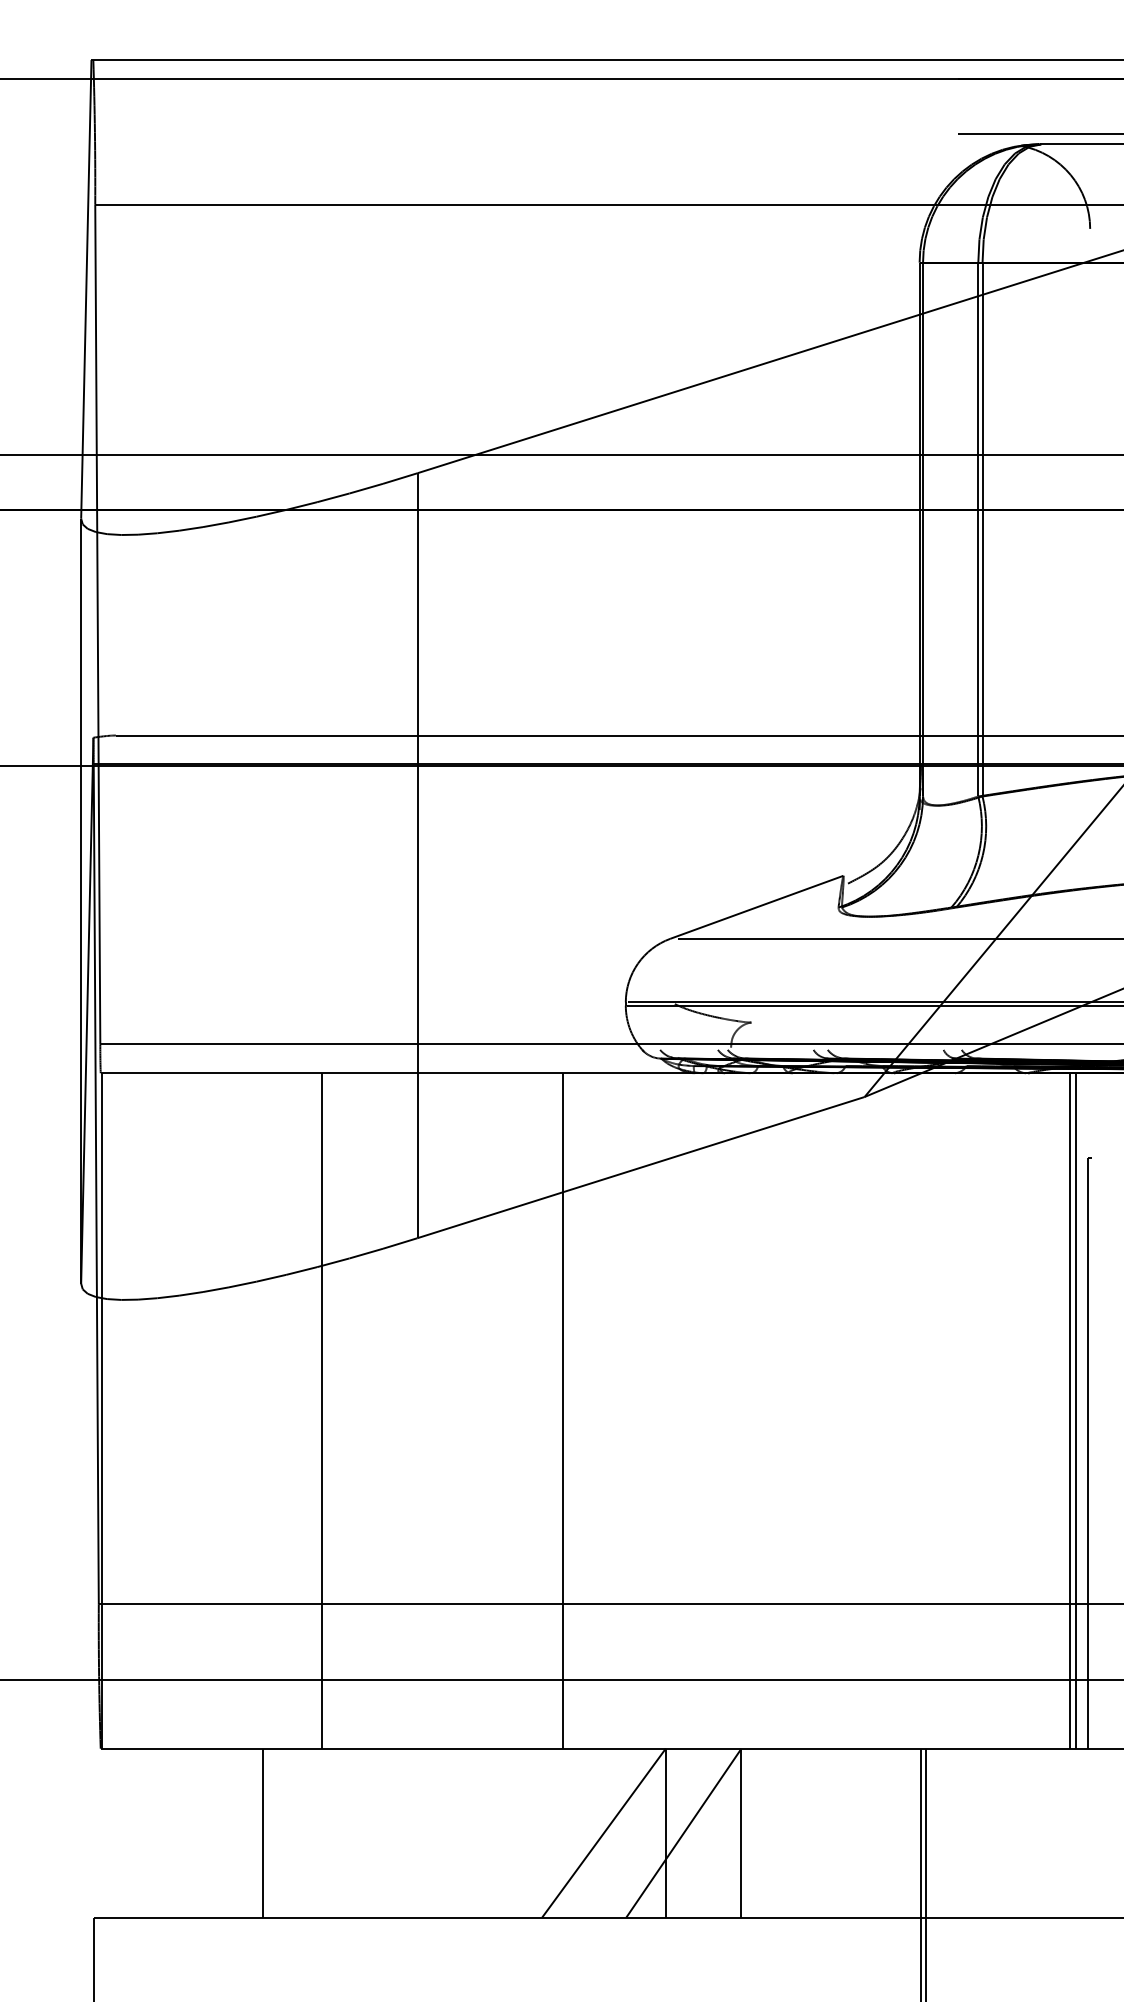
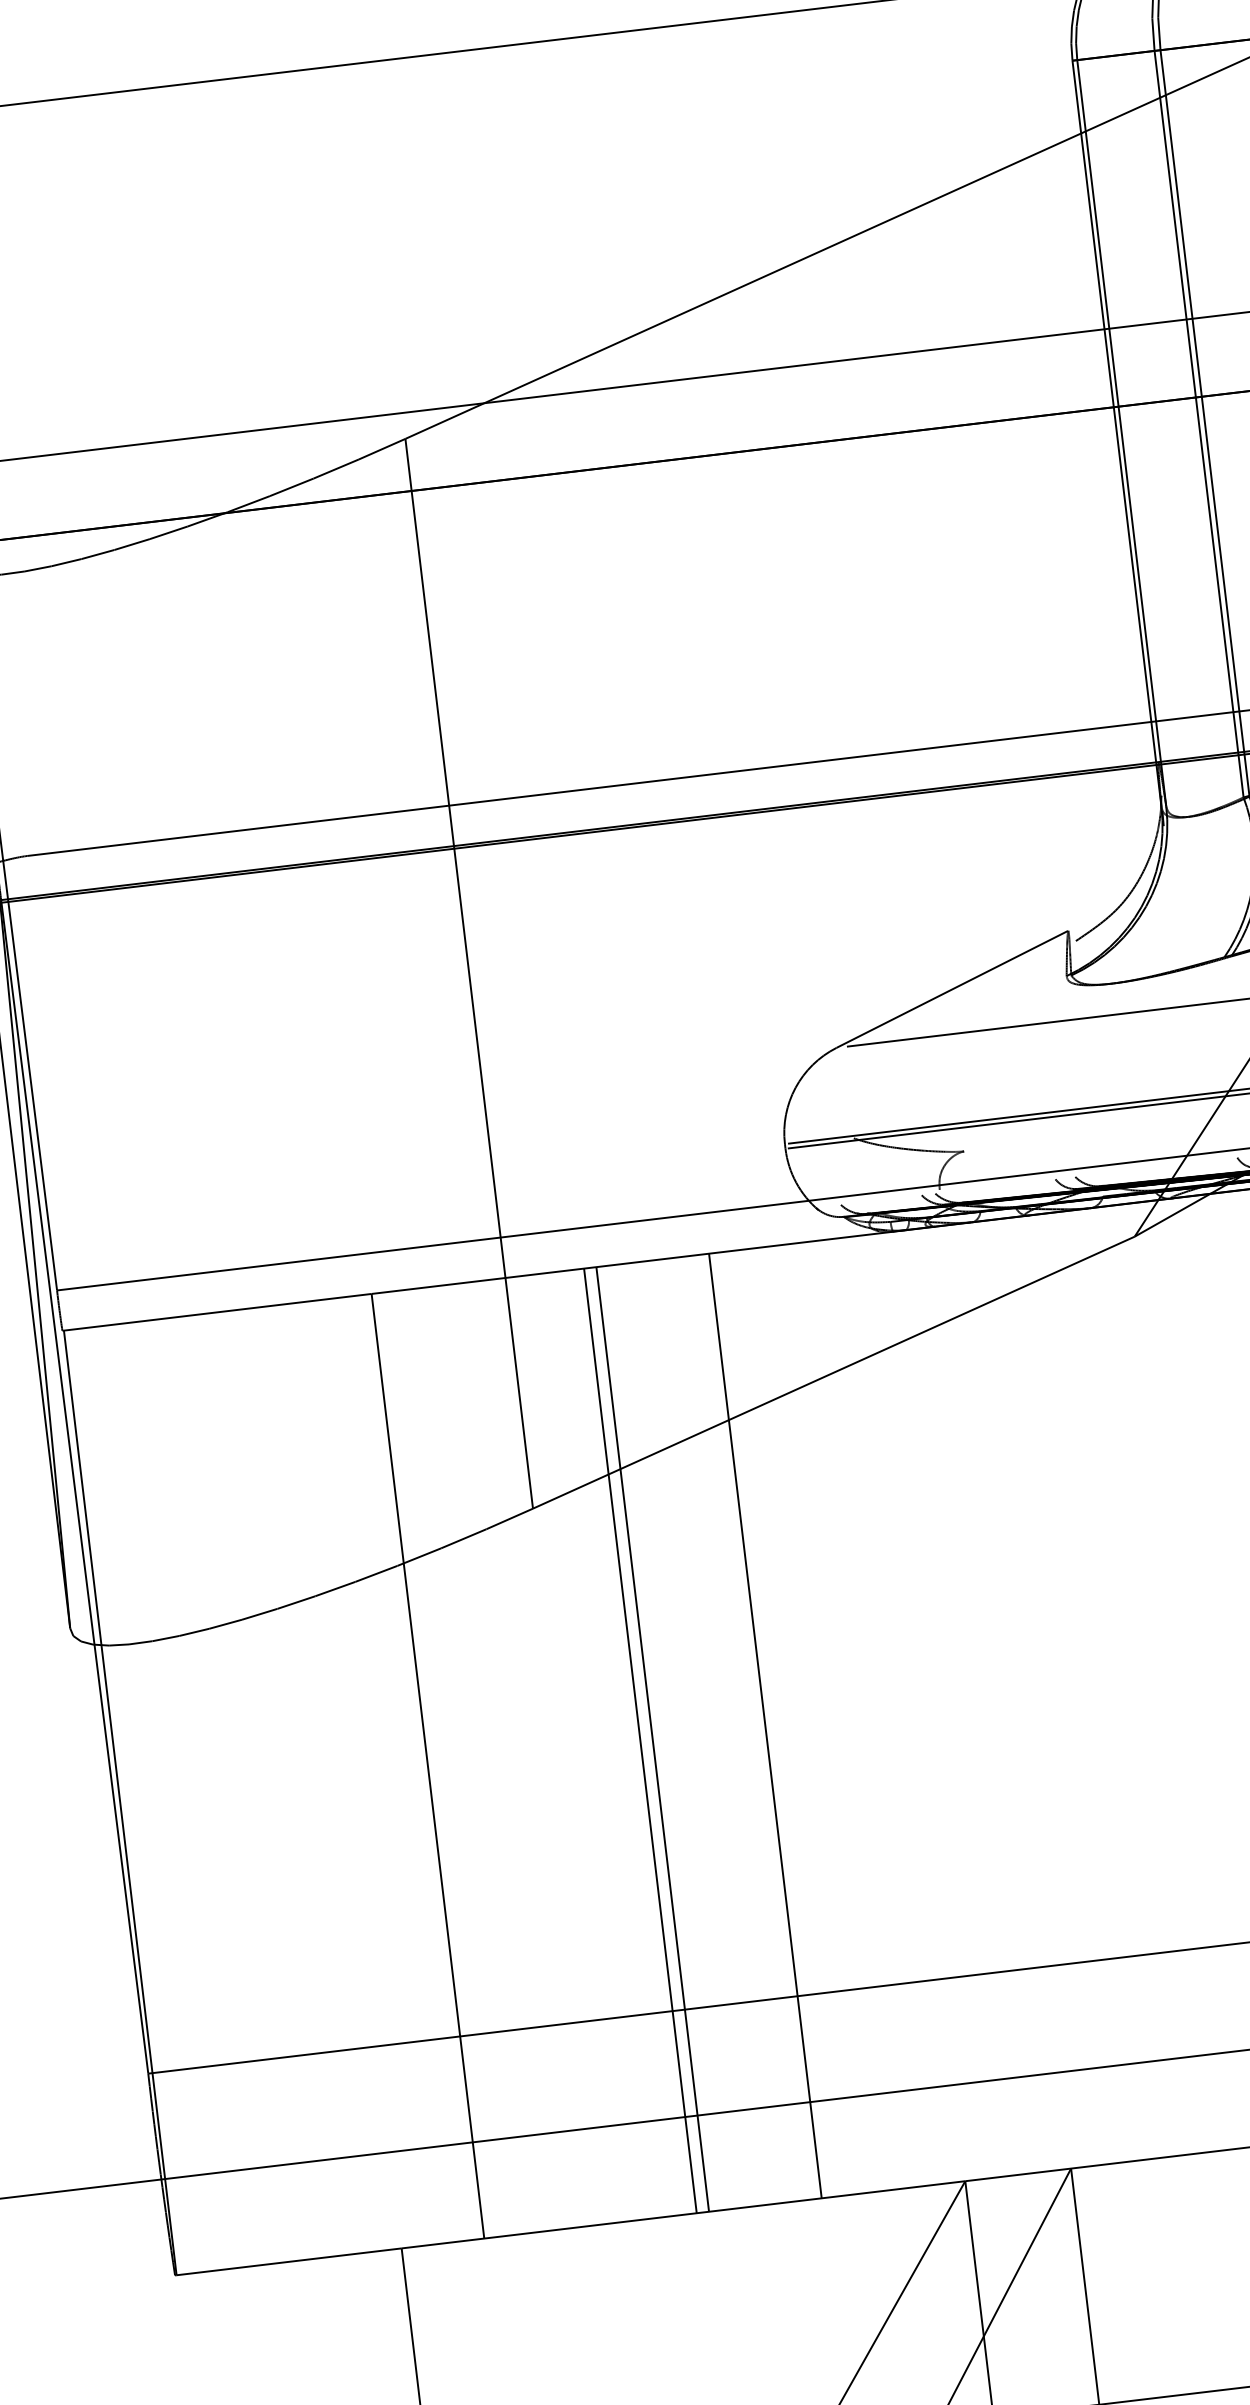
line: (473, 1410) -> (640, 1740), added
line: (482, 1410) -> (652, 1738), added

